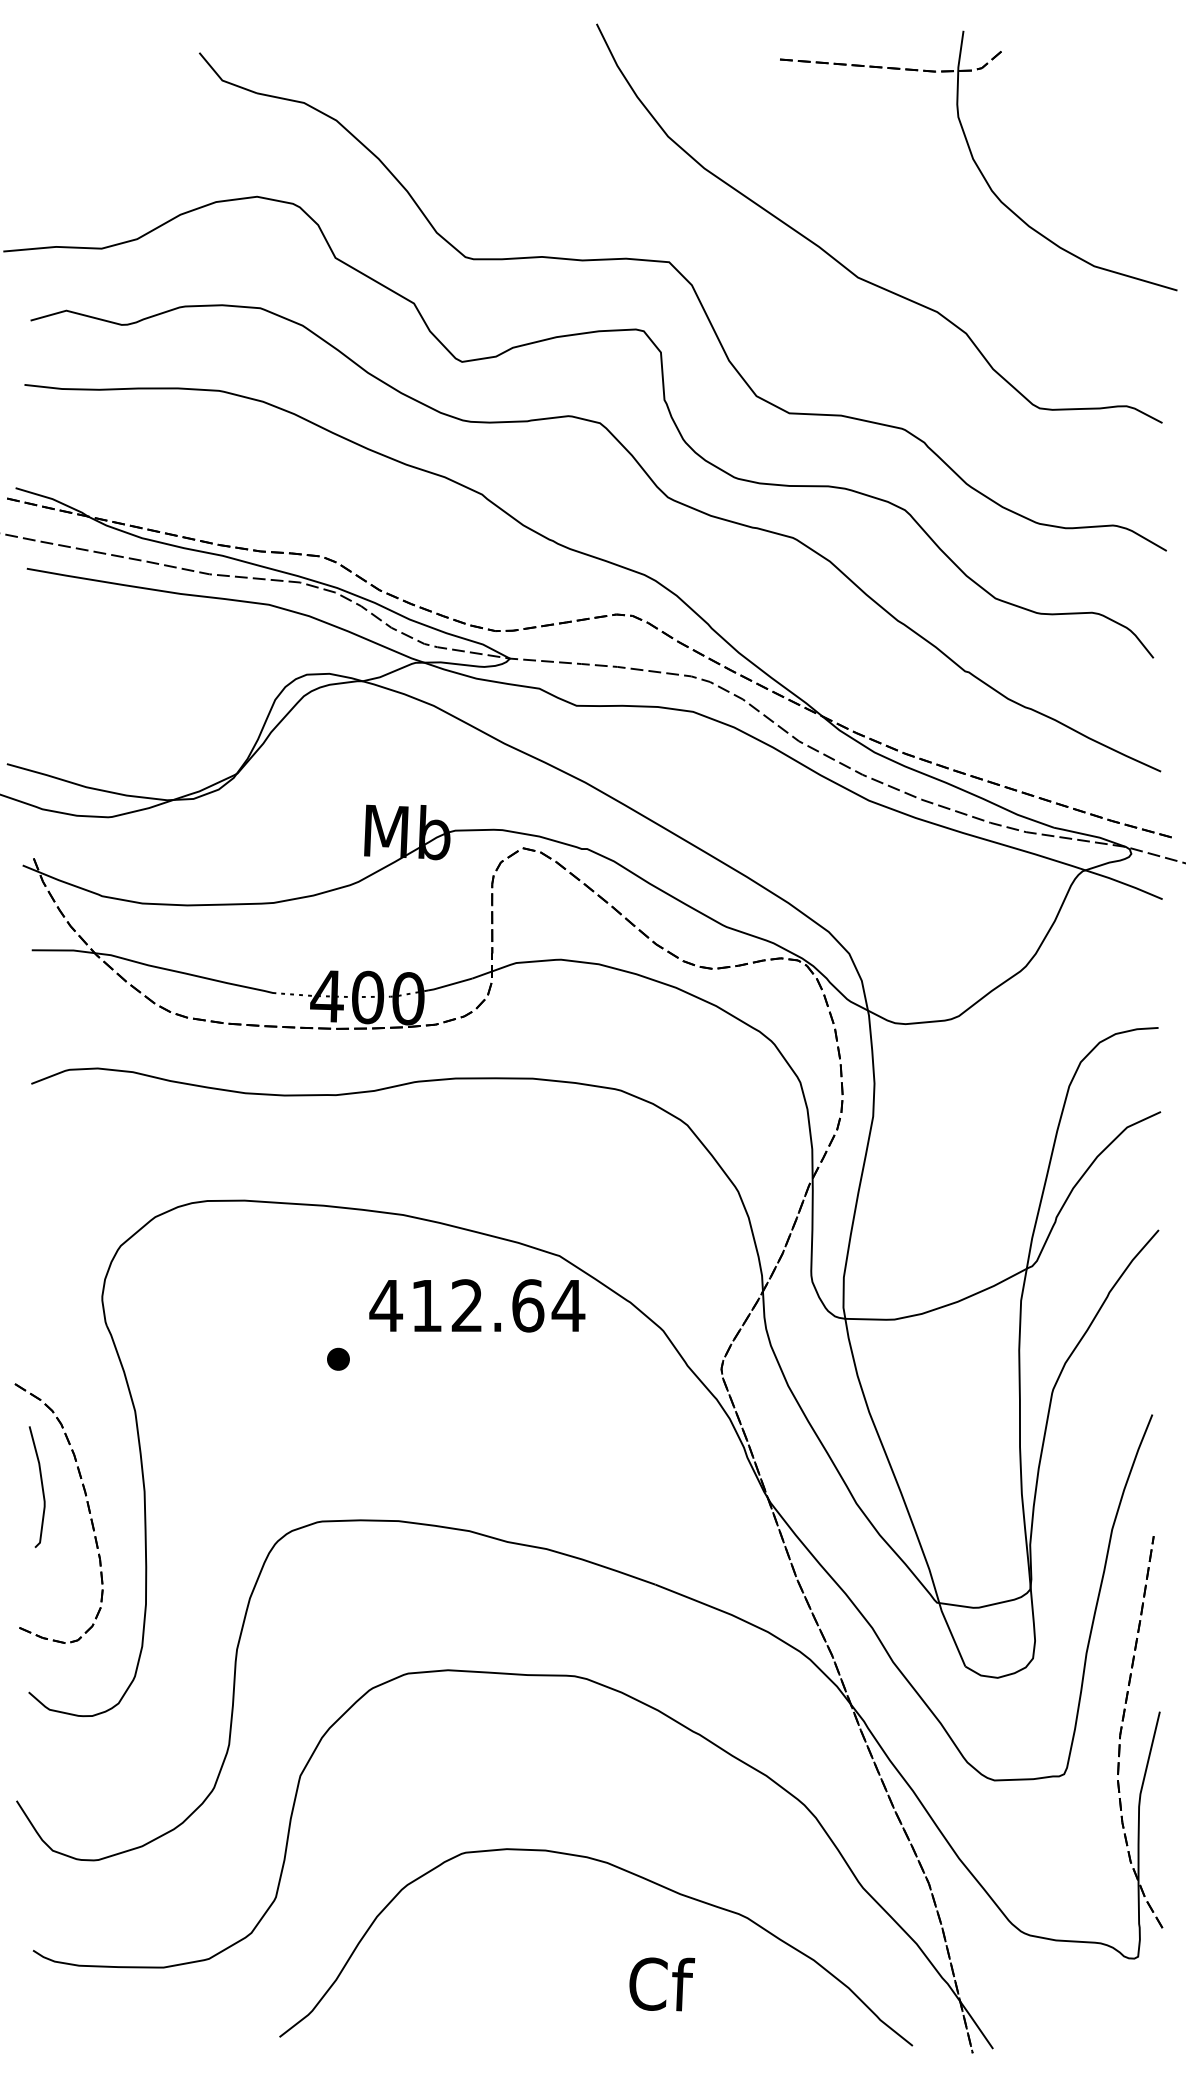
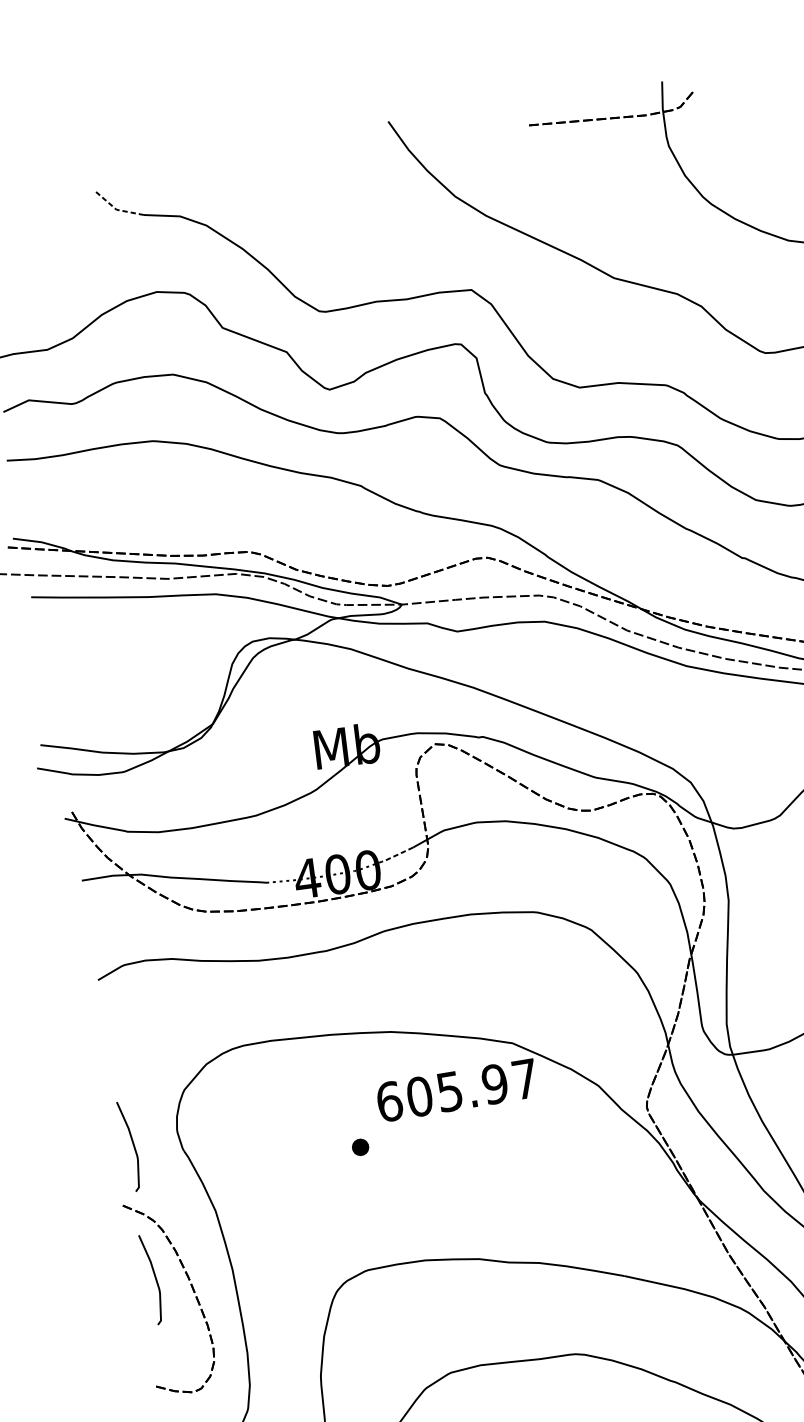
line: (222, 80) -> (116, 209), solid -> dashed
line: (449, 985) -> (397, 855), solid -> dashed
text: (477, 1305) -> (457, 1090), 412.64 -> 605.97
curve: (41, 1307) -> (133, 1145), added

